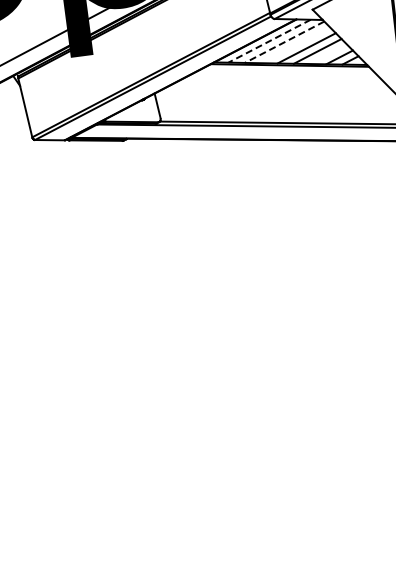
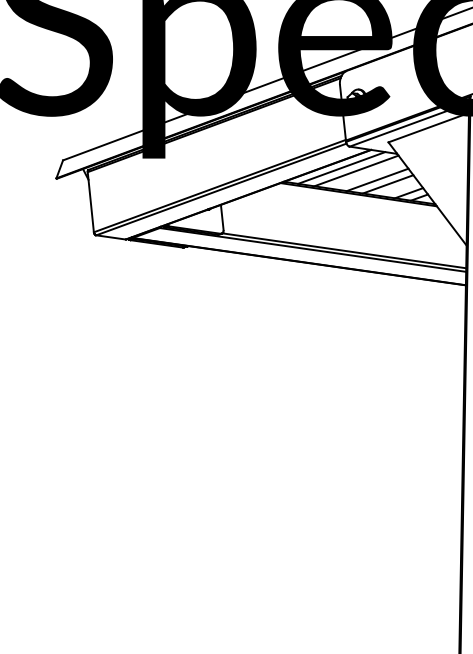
line: (269, 41) -> (341, 168), dashed -> solid
line: (284, 41) -> (356, 170), dashed -> solid

